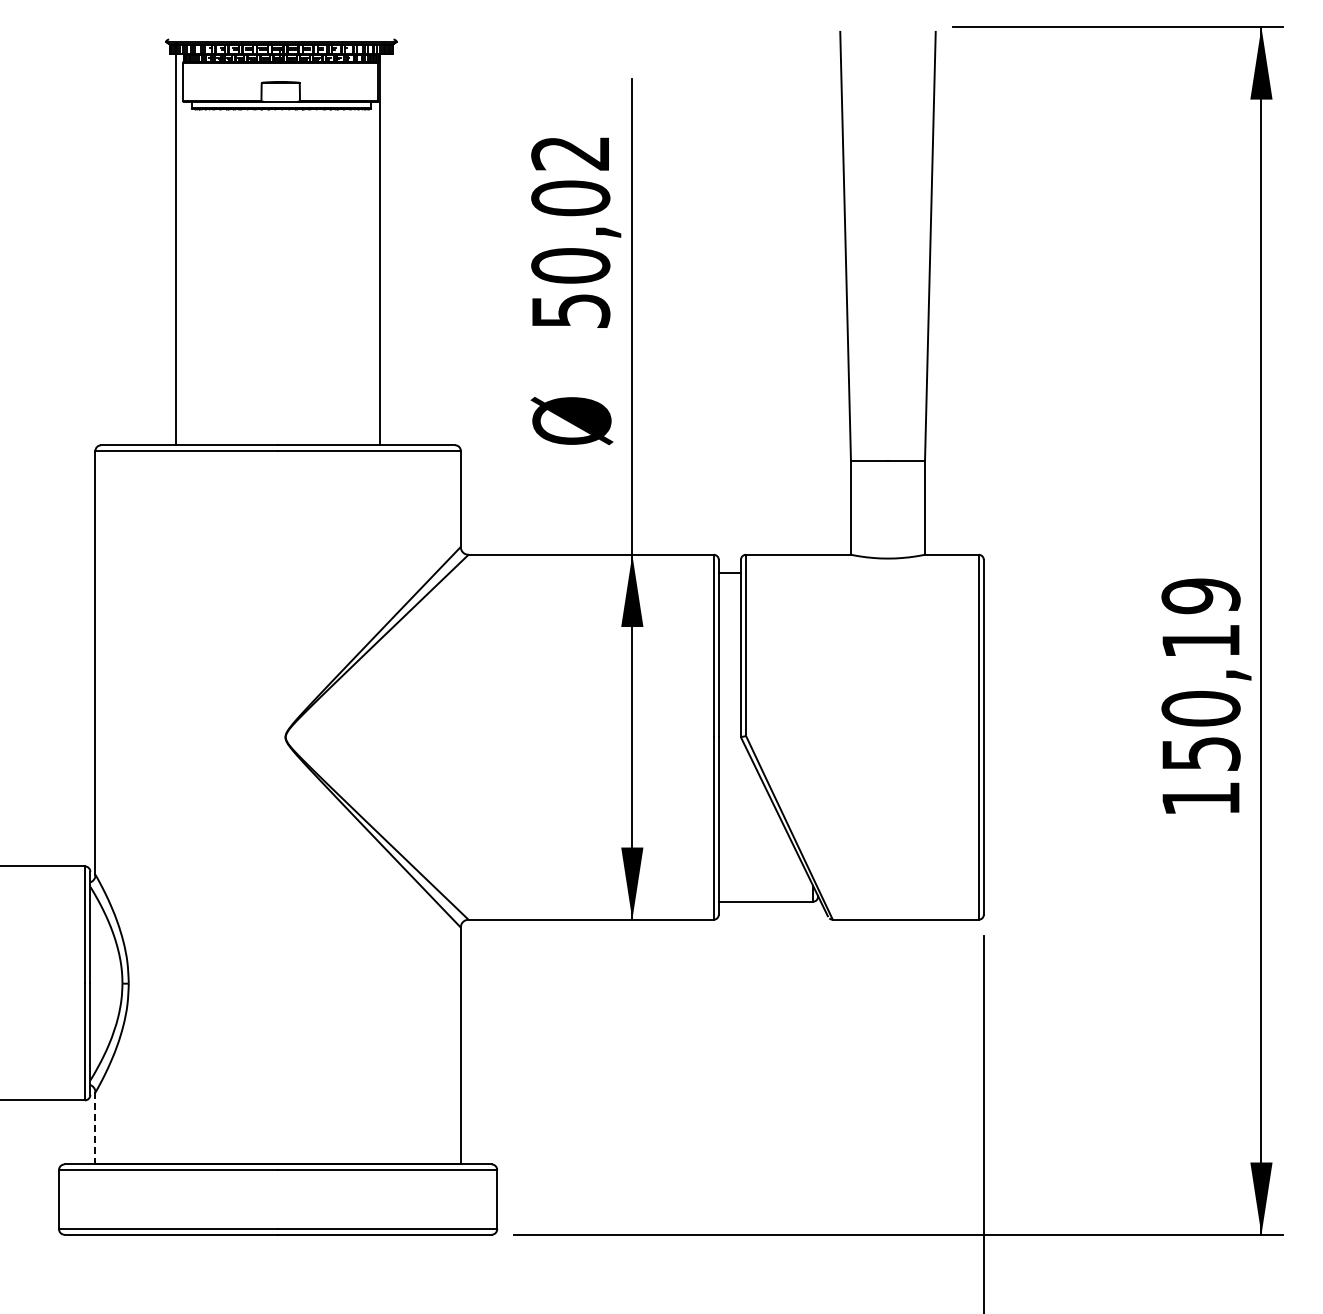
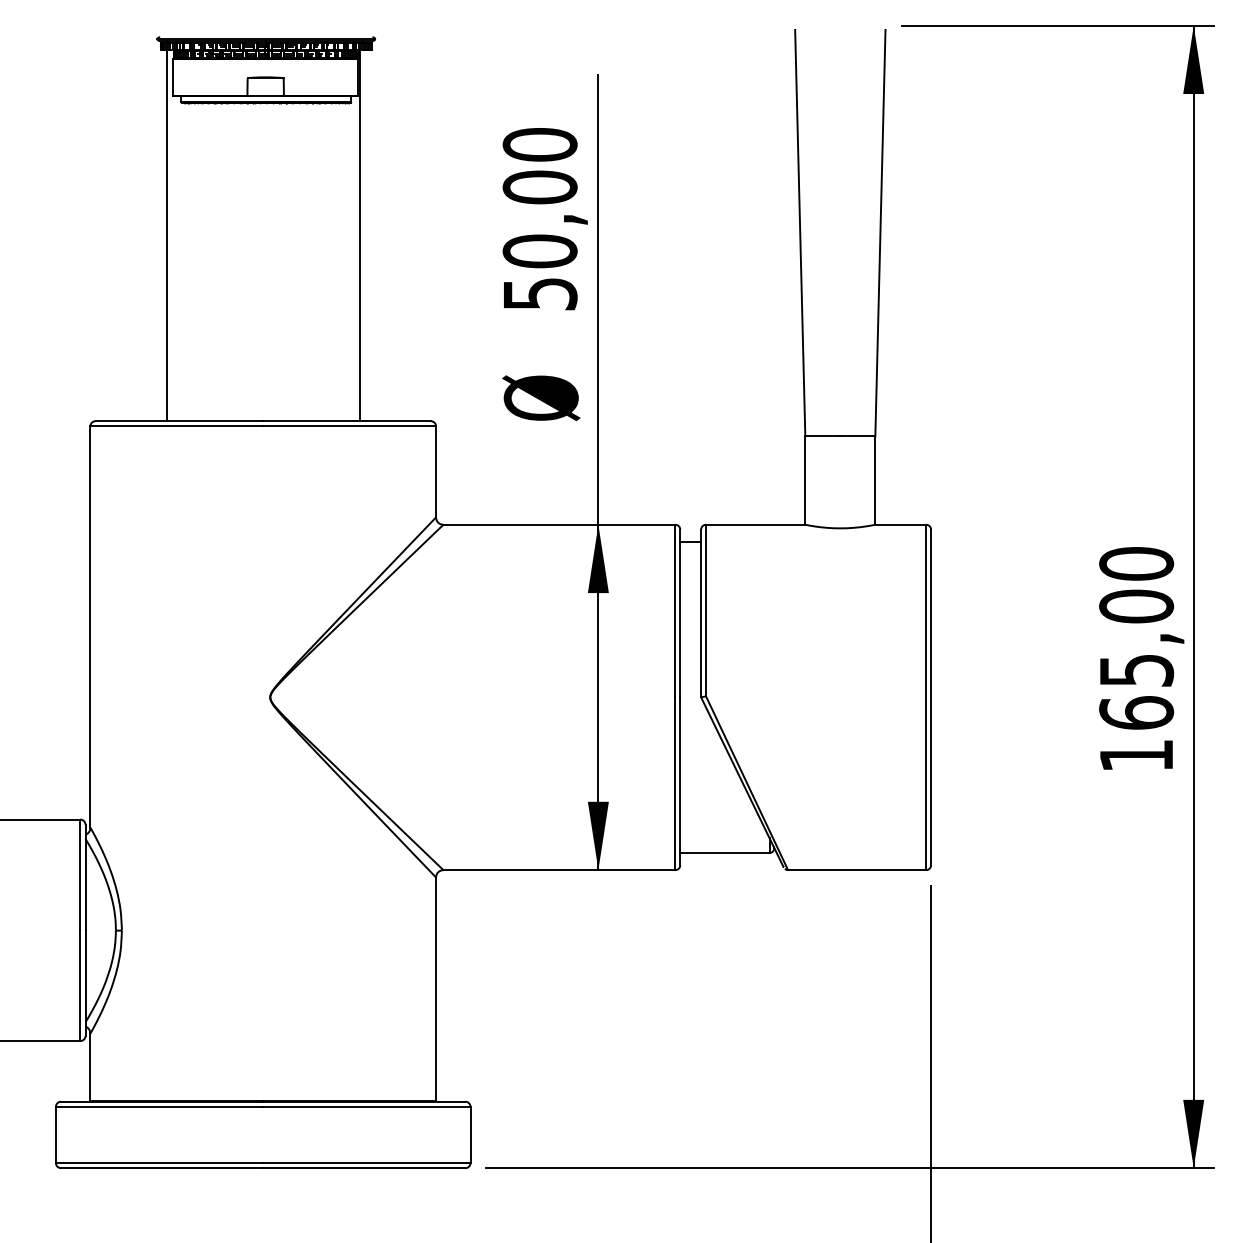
text: (570, 153) -> (539, 145), 50,02 -> 50,00
text: (1200, 674) -> (1136, 638), 150,19 -> 165,00
line: (95, 1127) -> (90, 1066), dashed -> solid

